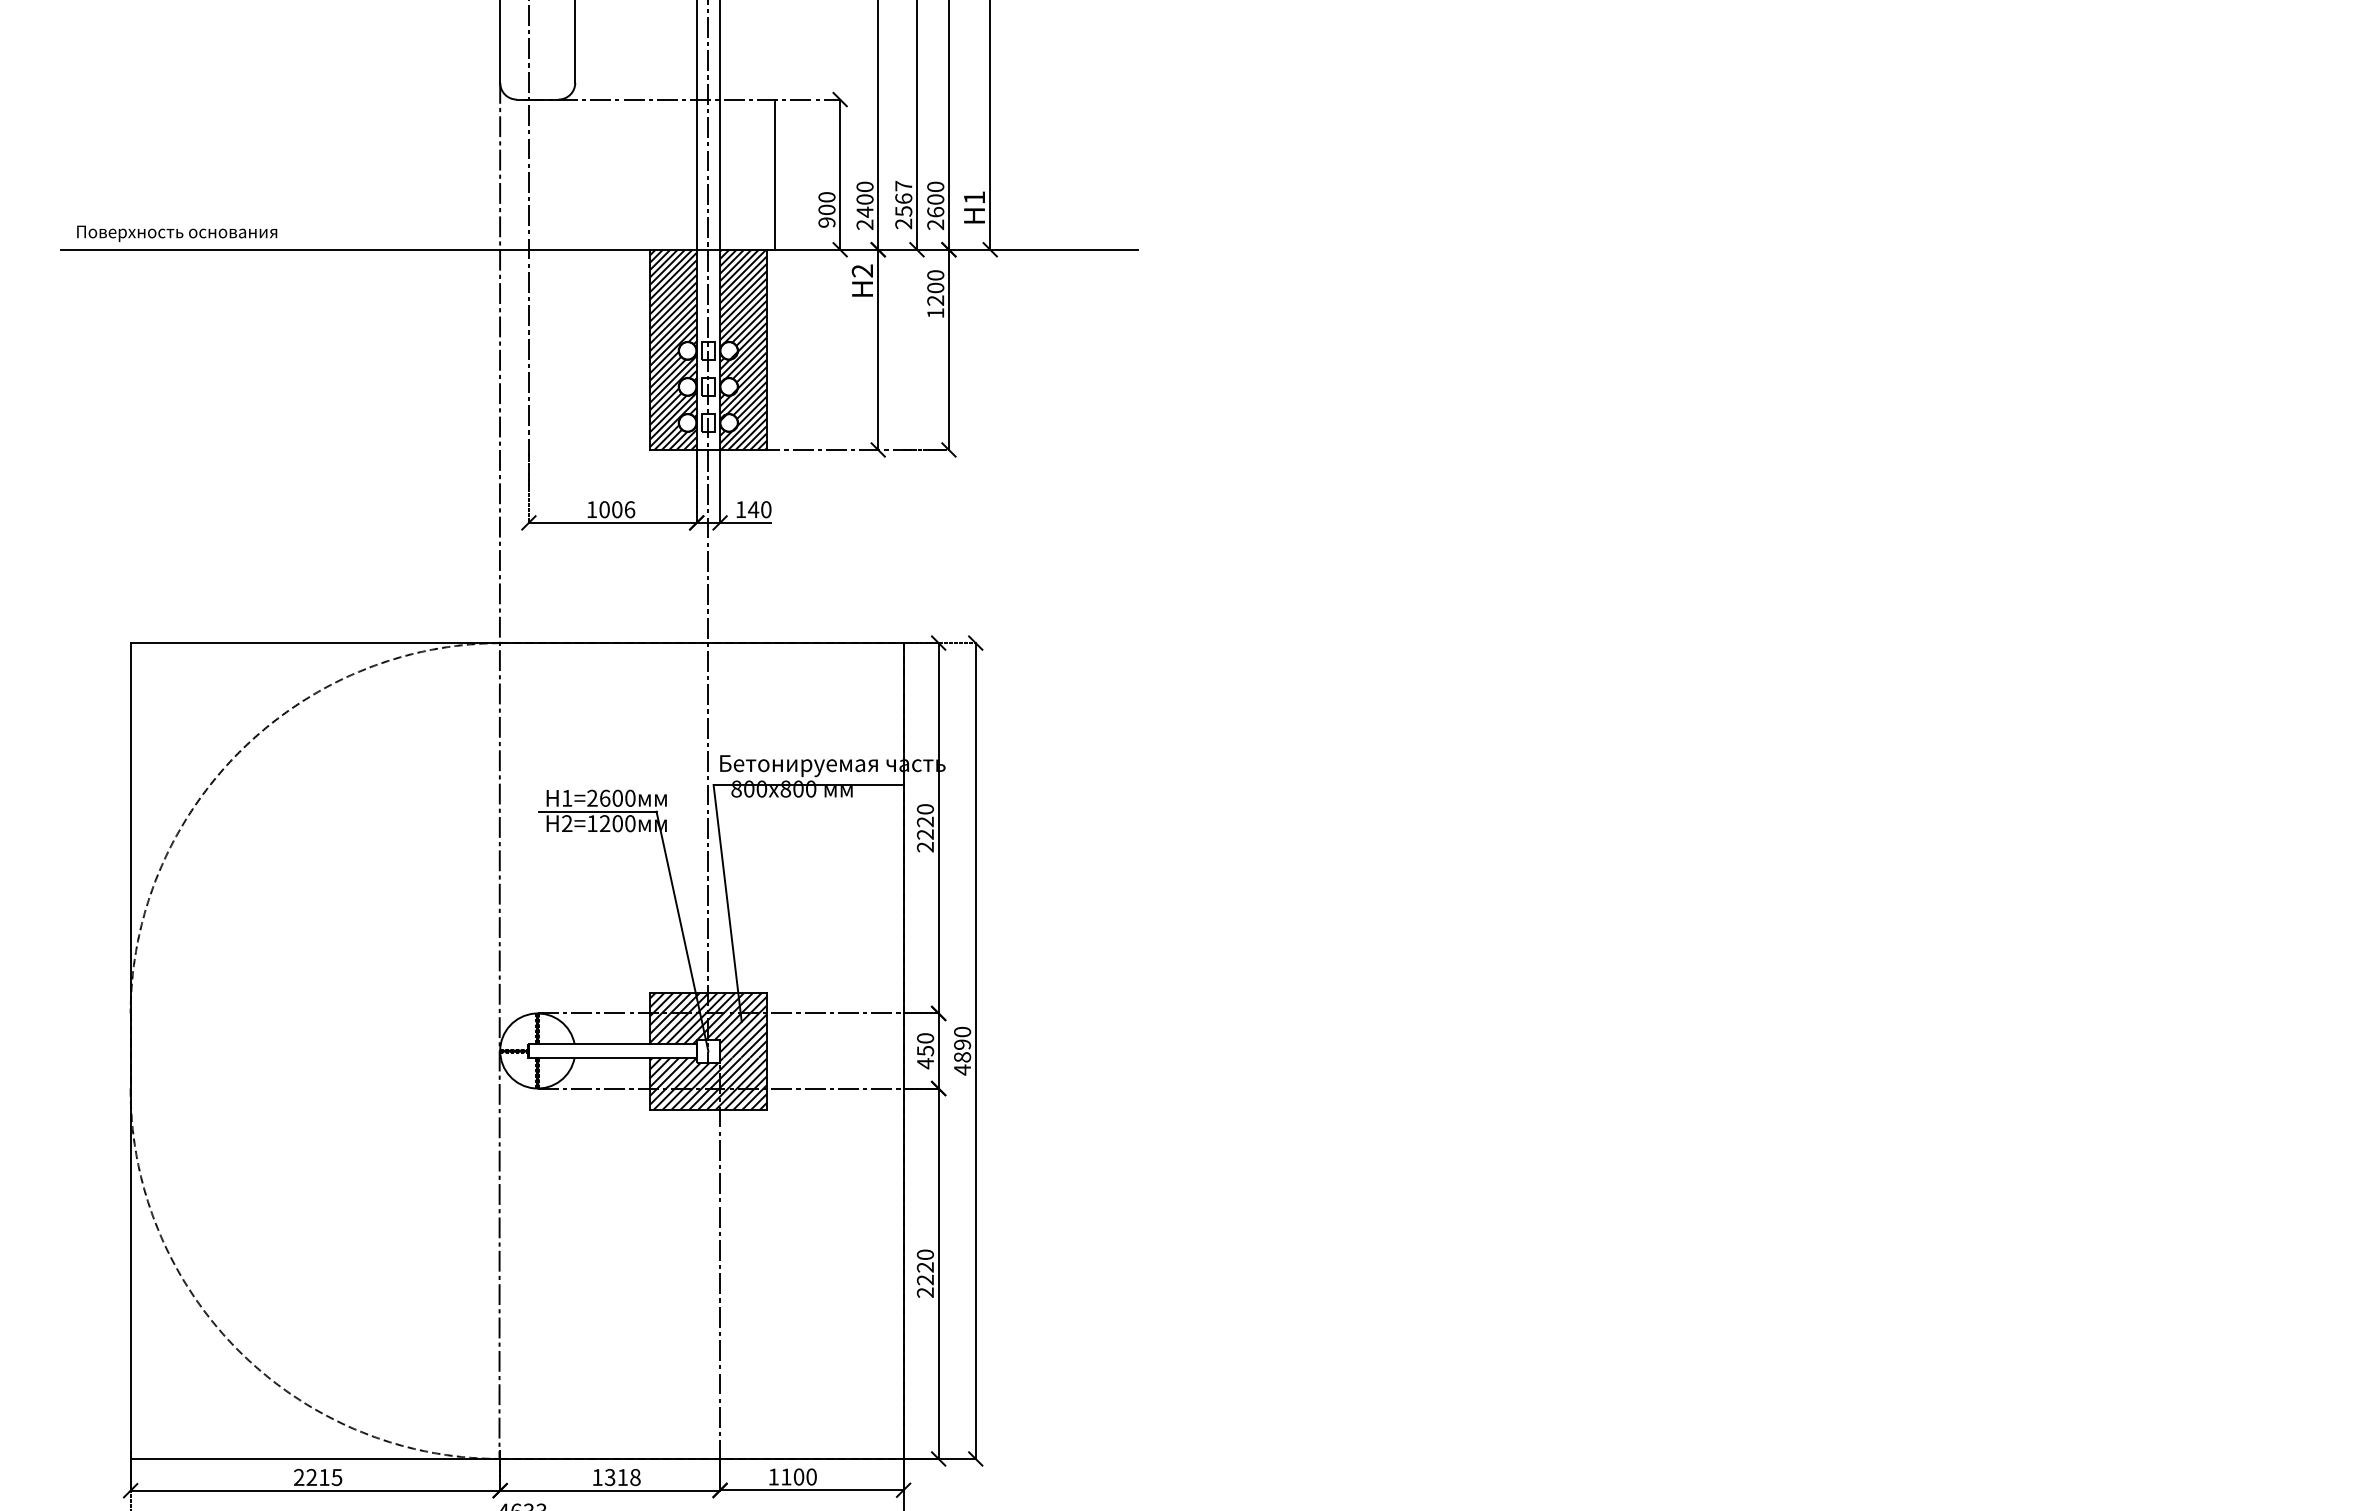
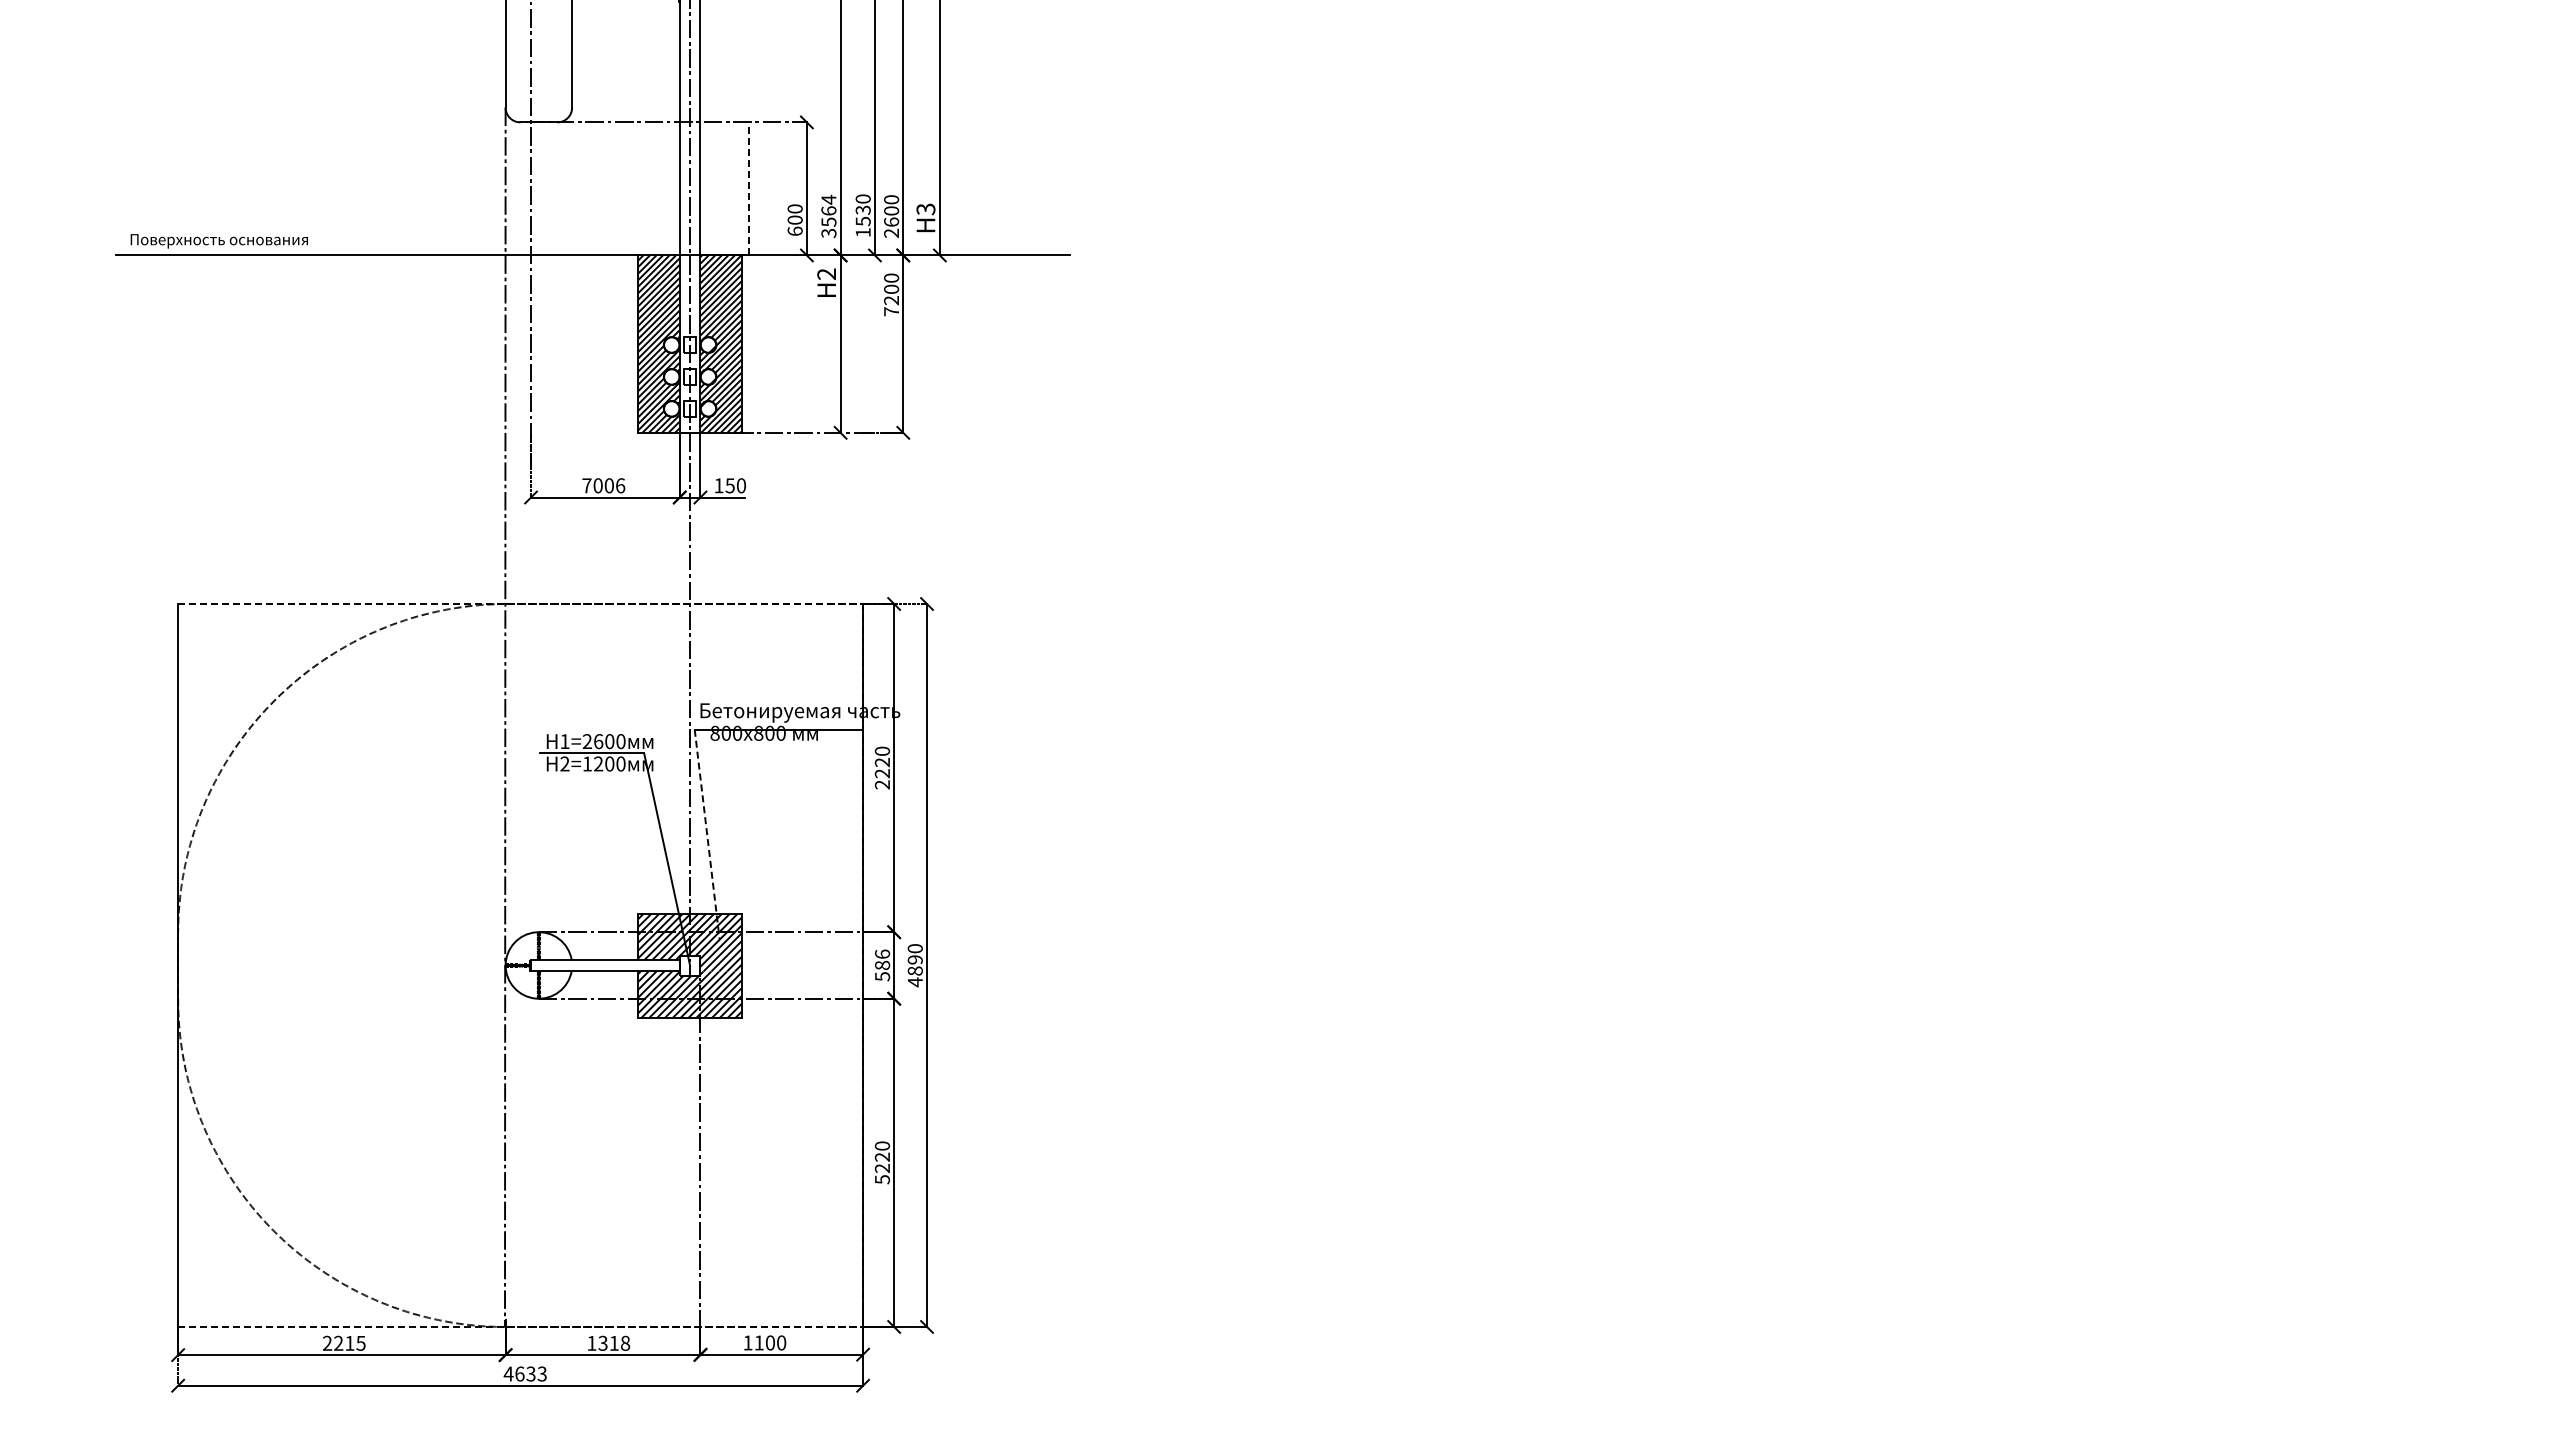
line: (775, 174) -> (749, 188), solid -> dashed
text: (974, 197) -> (925, 209), H1 -> H3
text: (902, 204) -> (862, 215), 2567 -> 1530
text: (864, 205) -> (828, 216), 2400 -> 3564
text: (826, 221) -> (794, 230), 900 -> 600
text: (935, 313) -> (891, 311), 1200 -> 7200
text: (591, 509) -> (586, 485), 1006 -> 7006
text: (753, 509) -> (730, 485), 140 -> 150
line: (518, 643) -> (521, 604), solid -> dashed
line: (728, 903) -> (707, 834), solid -> dashed
text: (925, 1051) -> (882, 965), 450 -> 586
text: (925, 1292) -> (882, 1179), 2220 -> 5220
line: (518, 1458) -> (521, 1326), solid -> dashed

